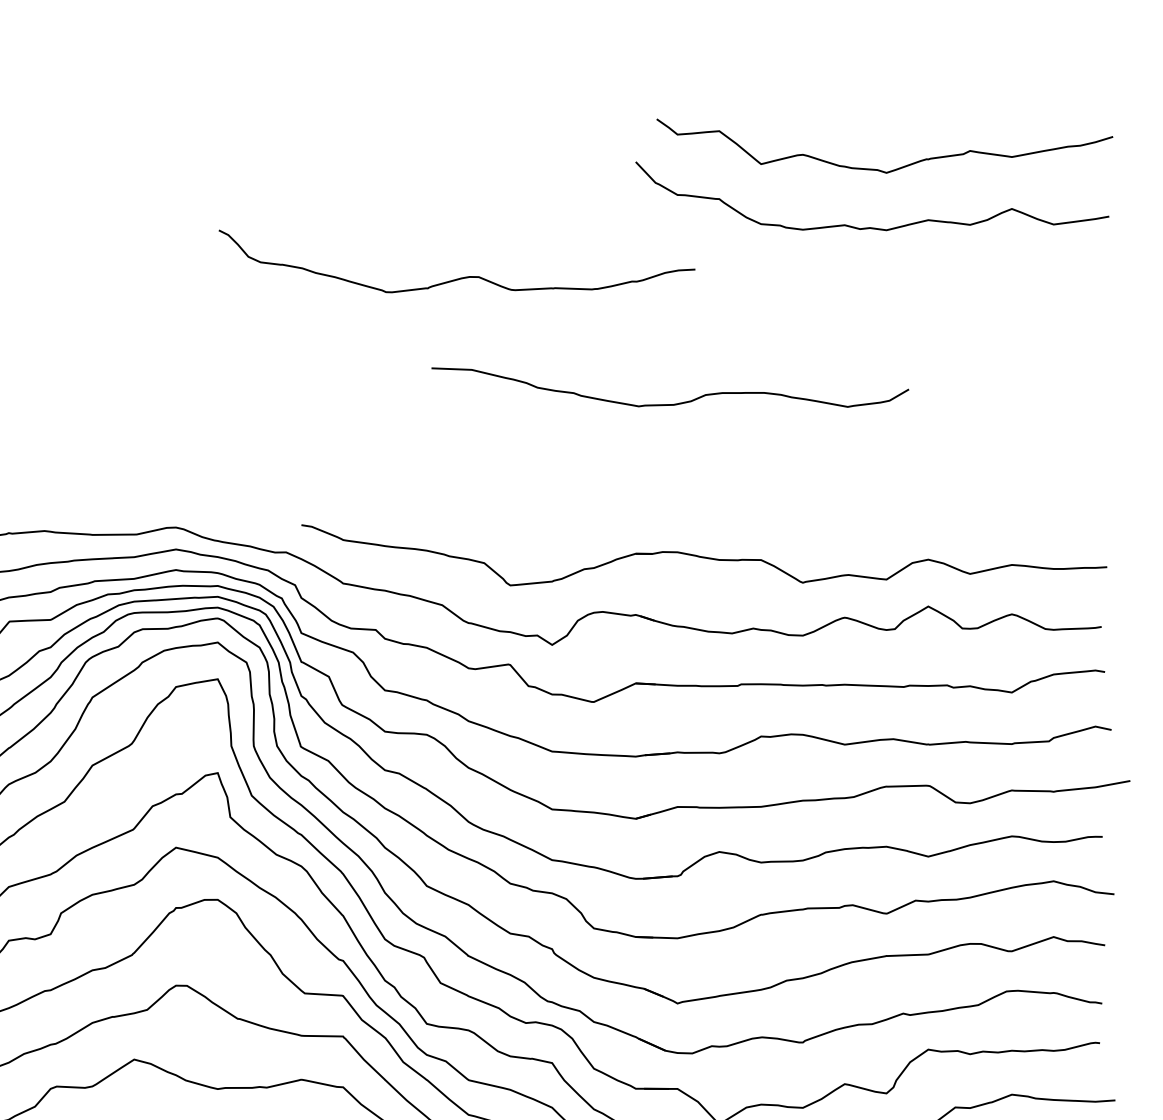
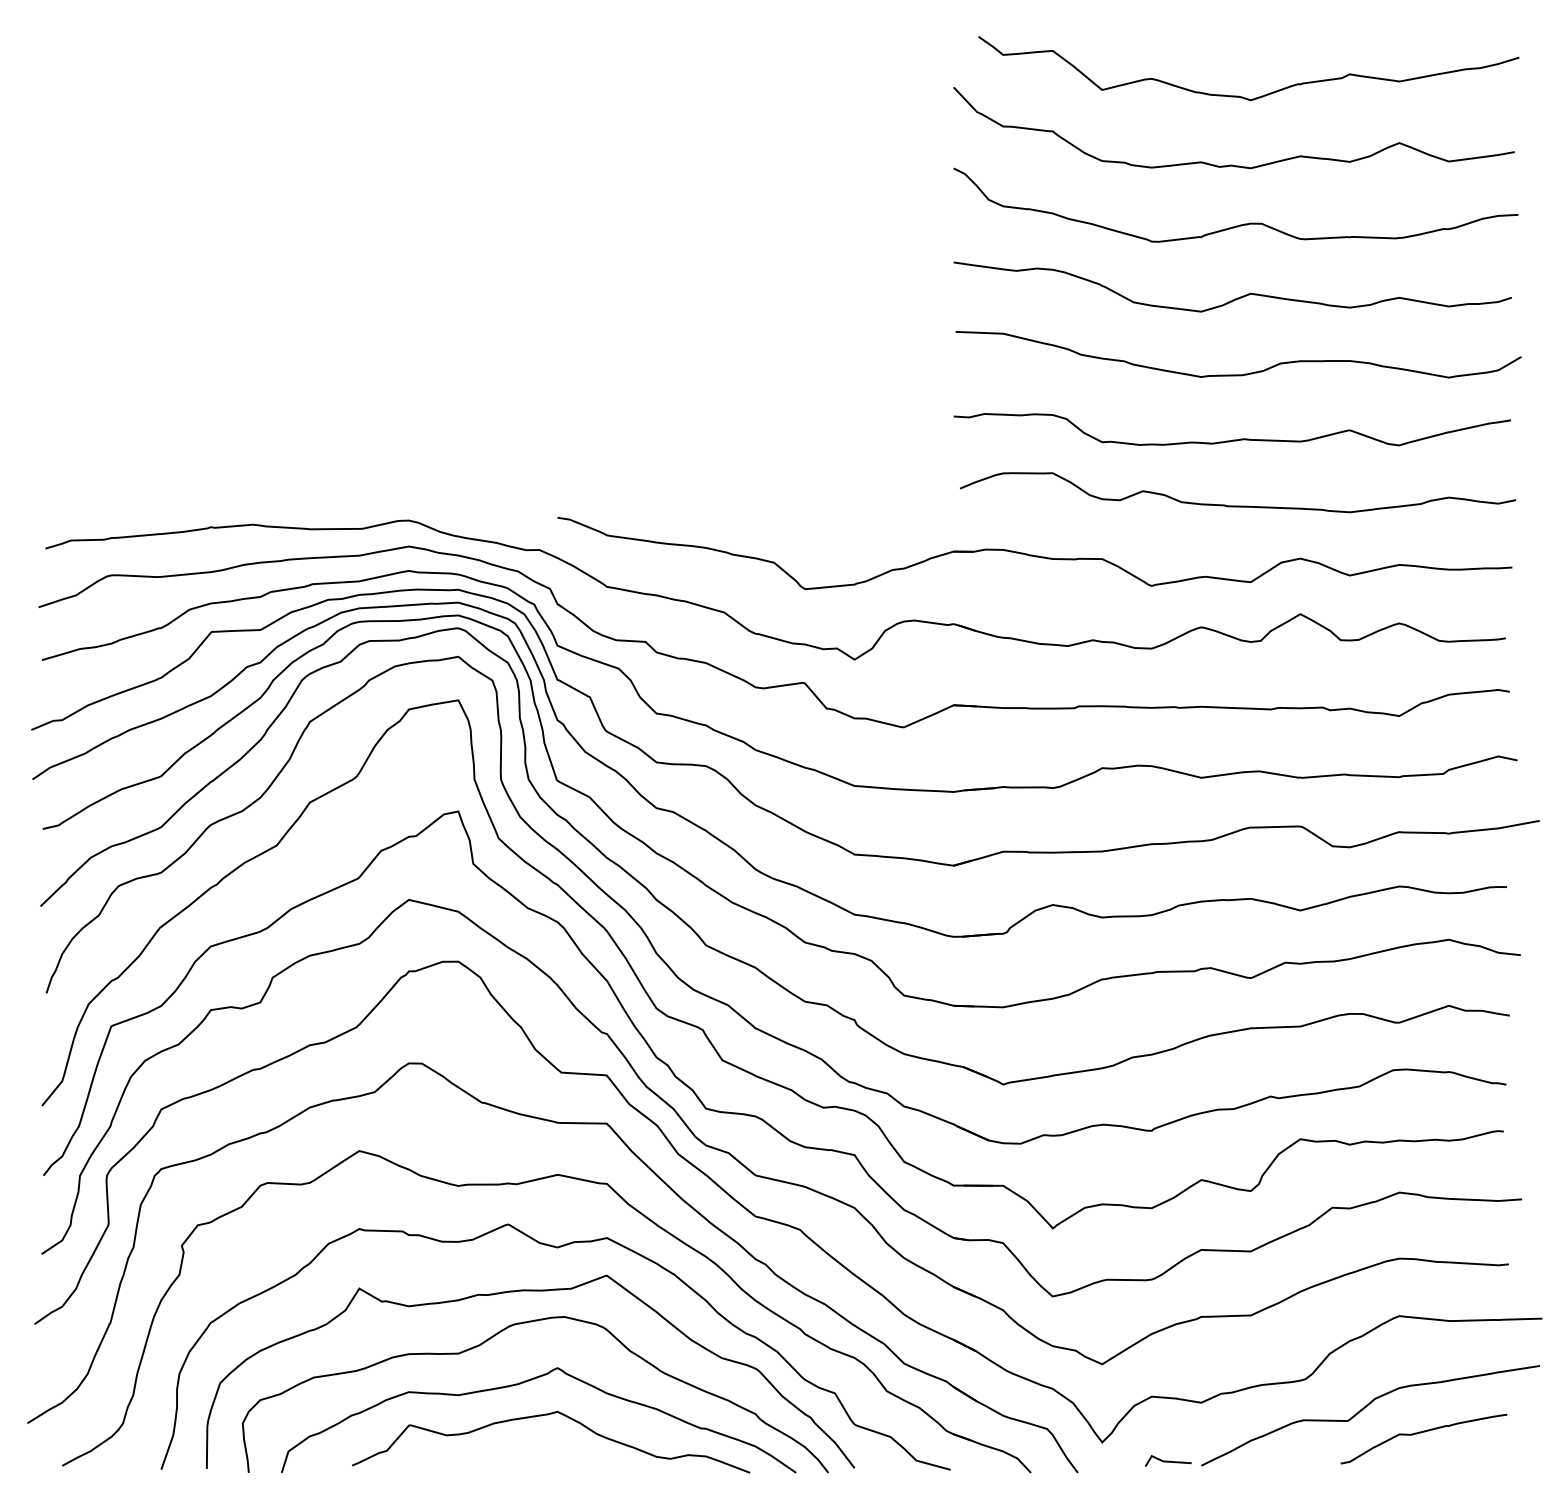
curve: (460, 277) -> (1239, 224), moved
curve: (875, 339) -> (1237, 297), added
curve: (670, 404) -> (1238, 374), moved
curve: (871, 459) -> (1233, 439), added
curve: (876, 514) -> (1238, 505), added

